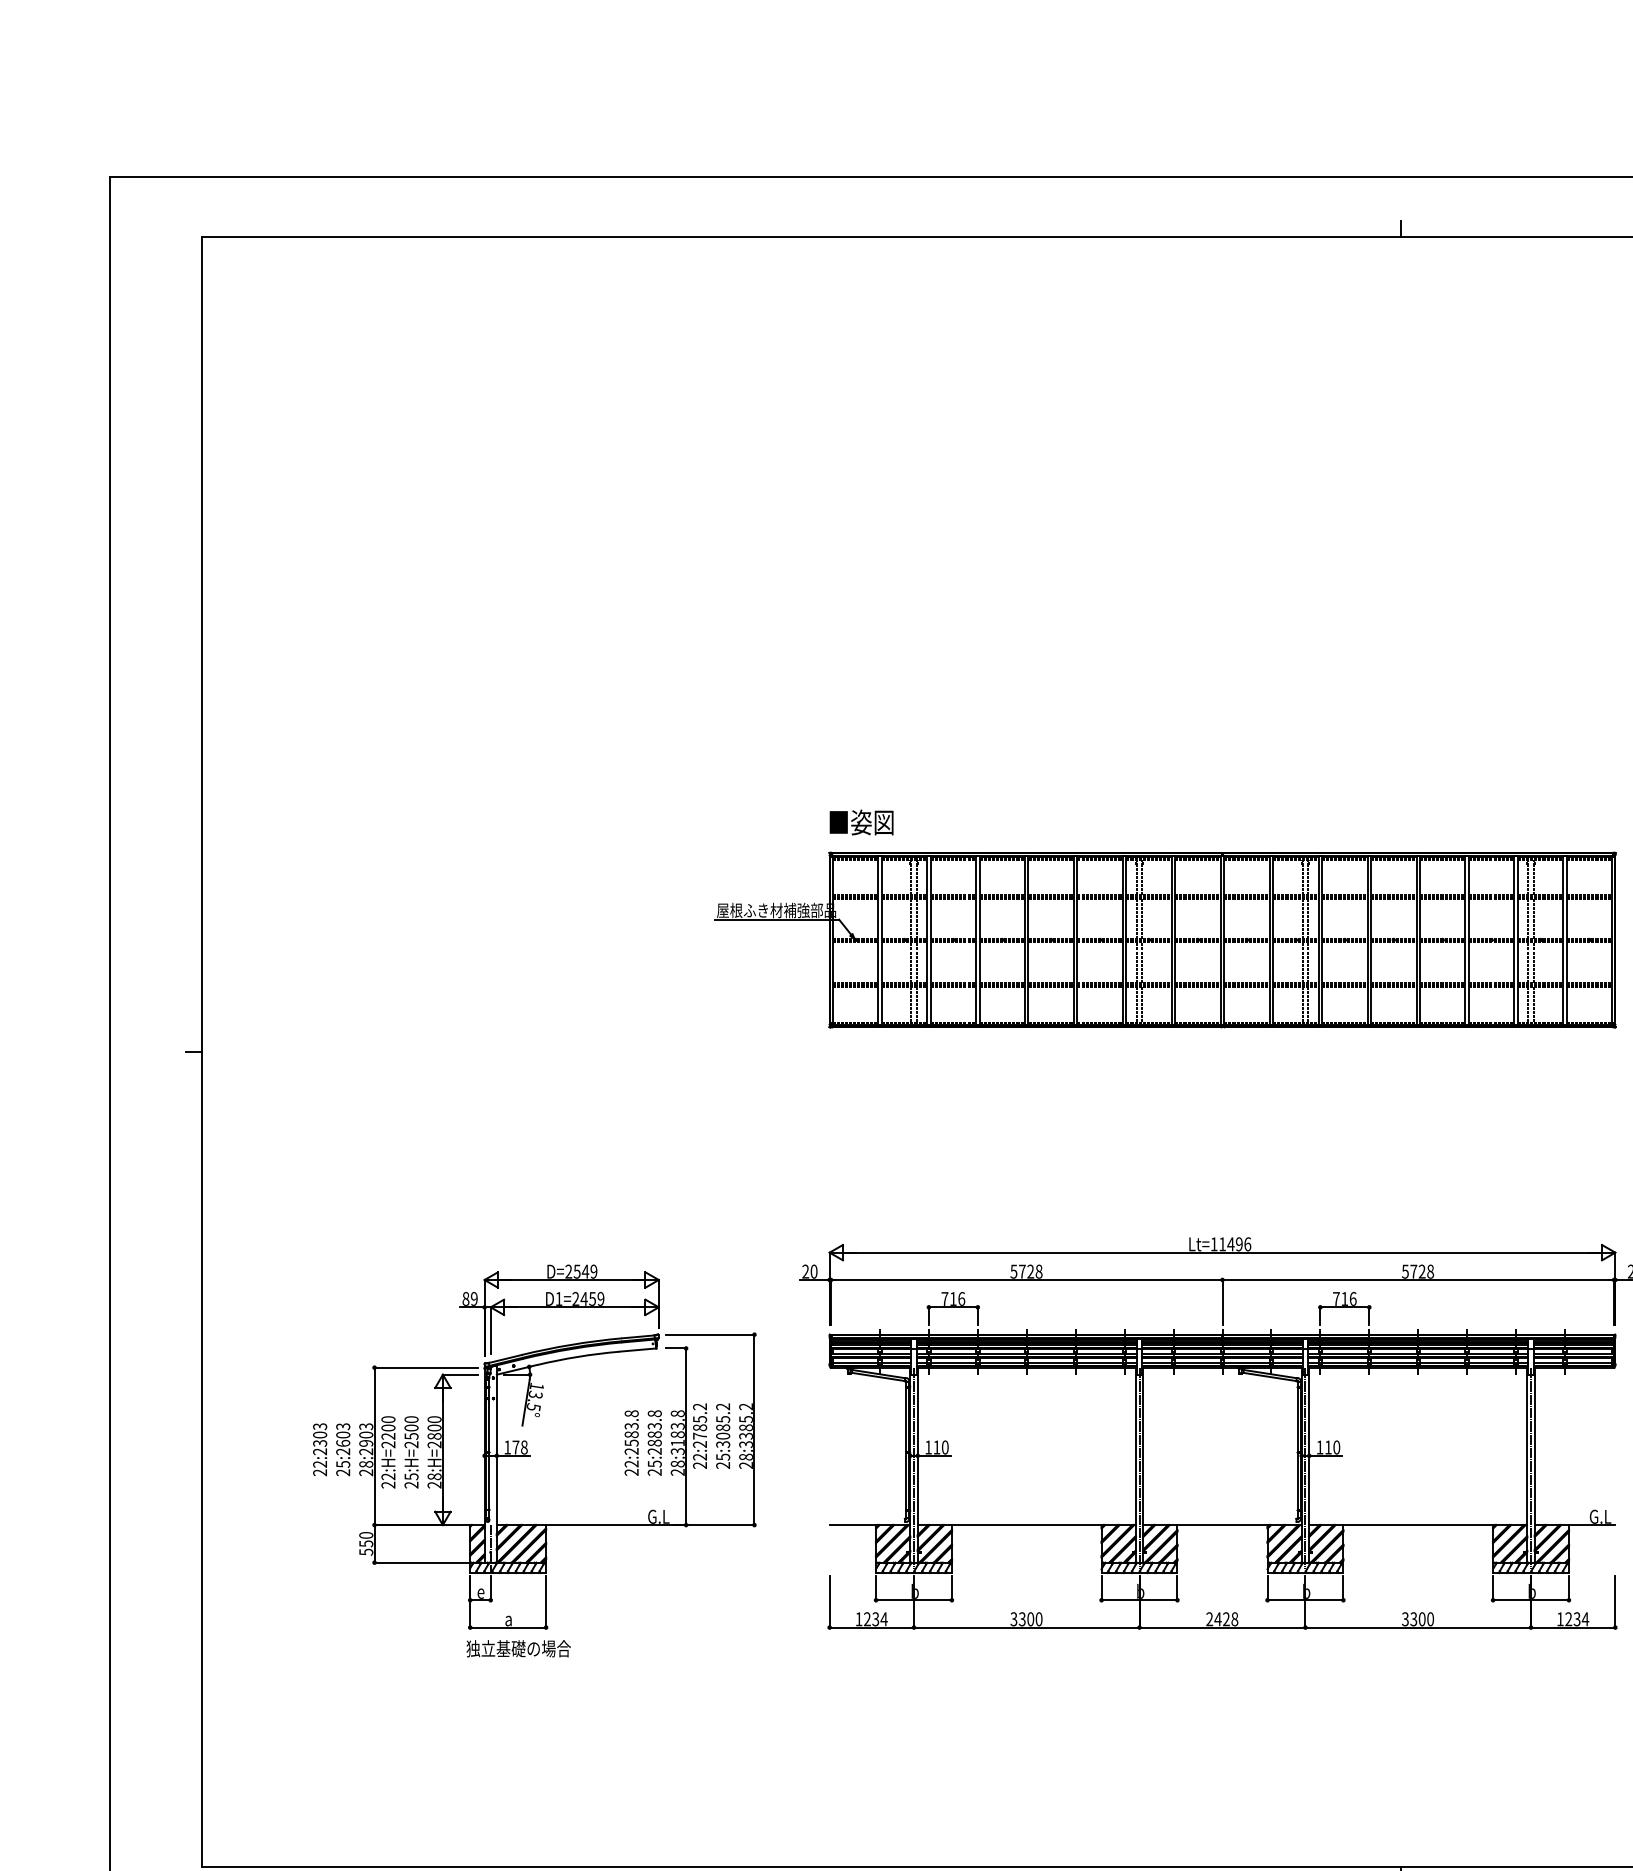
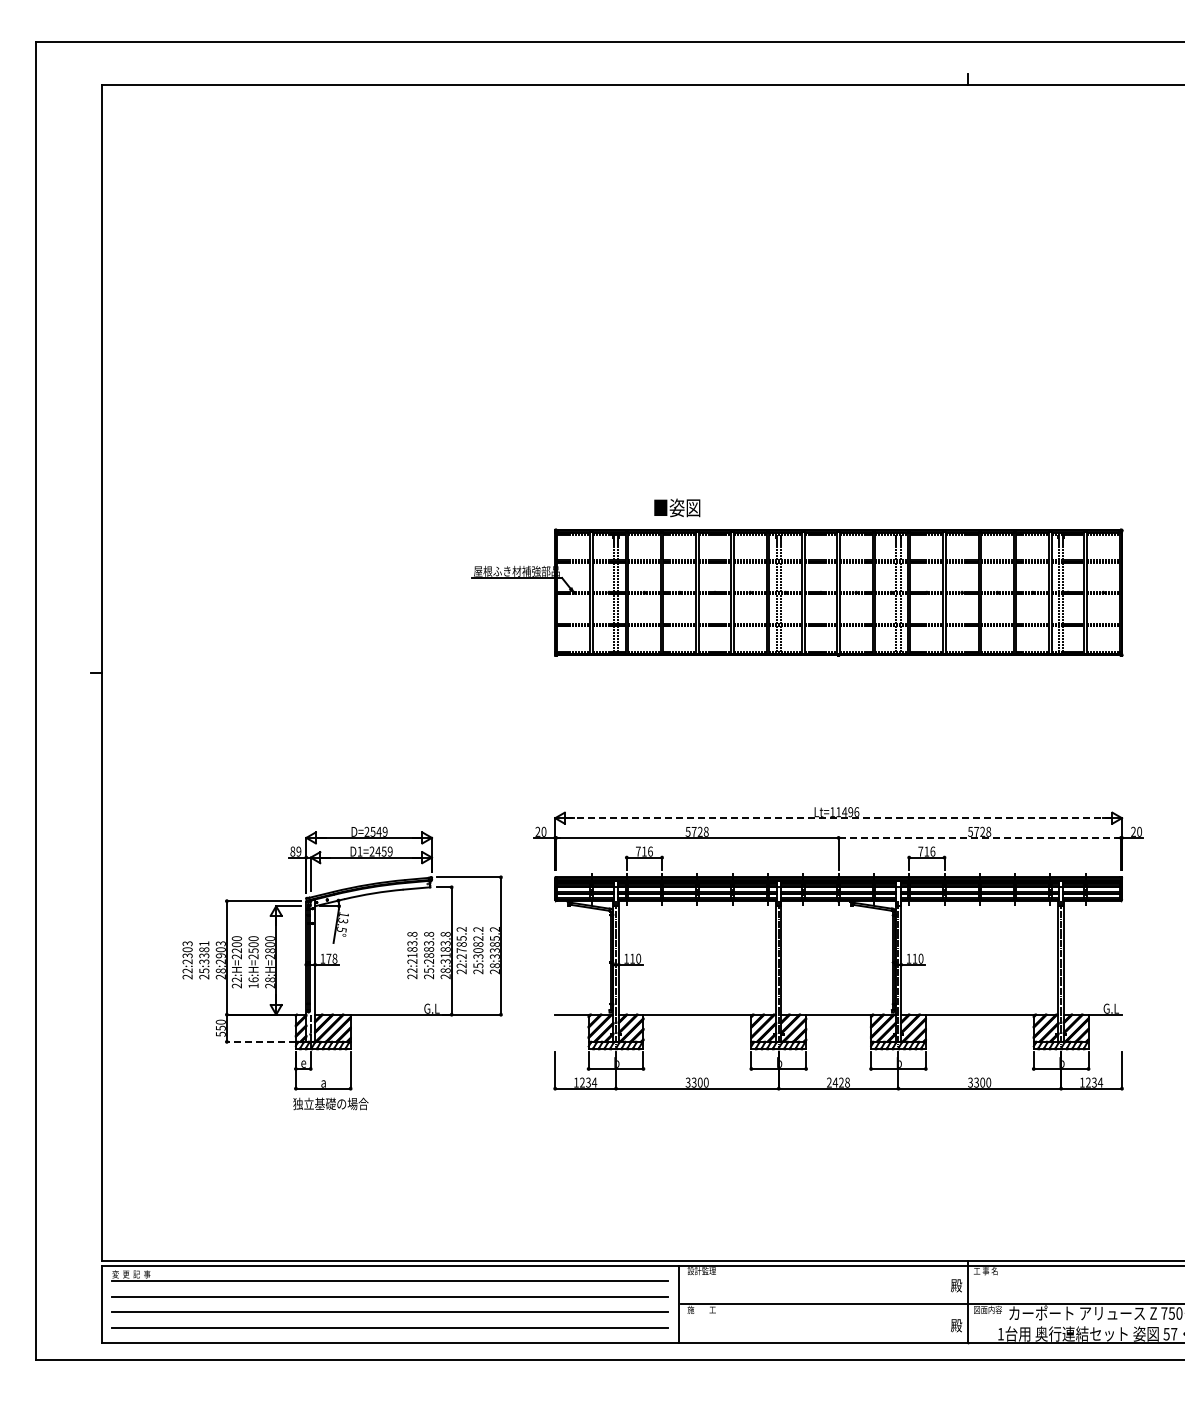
text: (861, 821) -> (677, 507), moved
line: (1223, 1253) -> (839, 818), solid -> dashed
line: (1419, 1279) -> (980, 837), solid -> dashed
text: (723, 1419) -> (478, 938), 25:3085.2 -> 25:3082.2
text: (343, 1438) -> (204, 952), 25:2603 -> 25:3381
text: (631, 1442) -> (412, 955), 22:2583.8 -> 22:2183.8
text: (411, 1480) -> (253, 982), 25:H=2500 -> 16:H=2500
line: (422, 1562) -> (261, 1041), solid -> dashed

